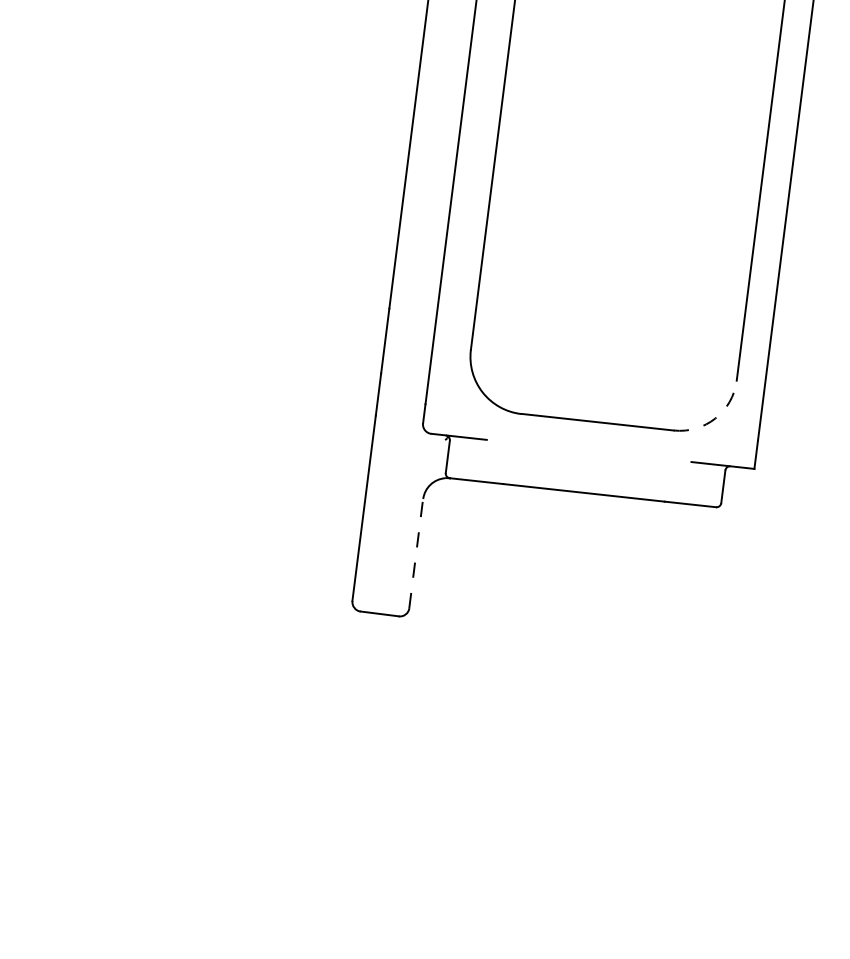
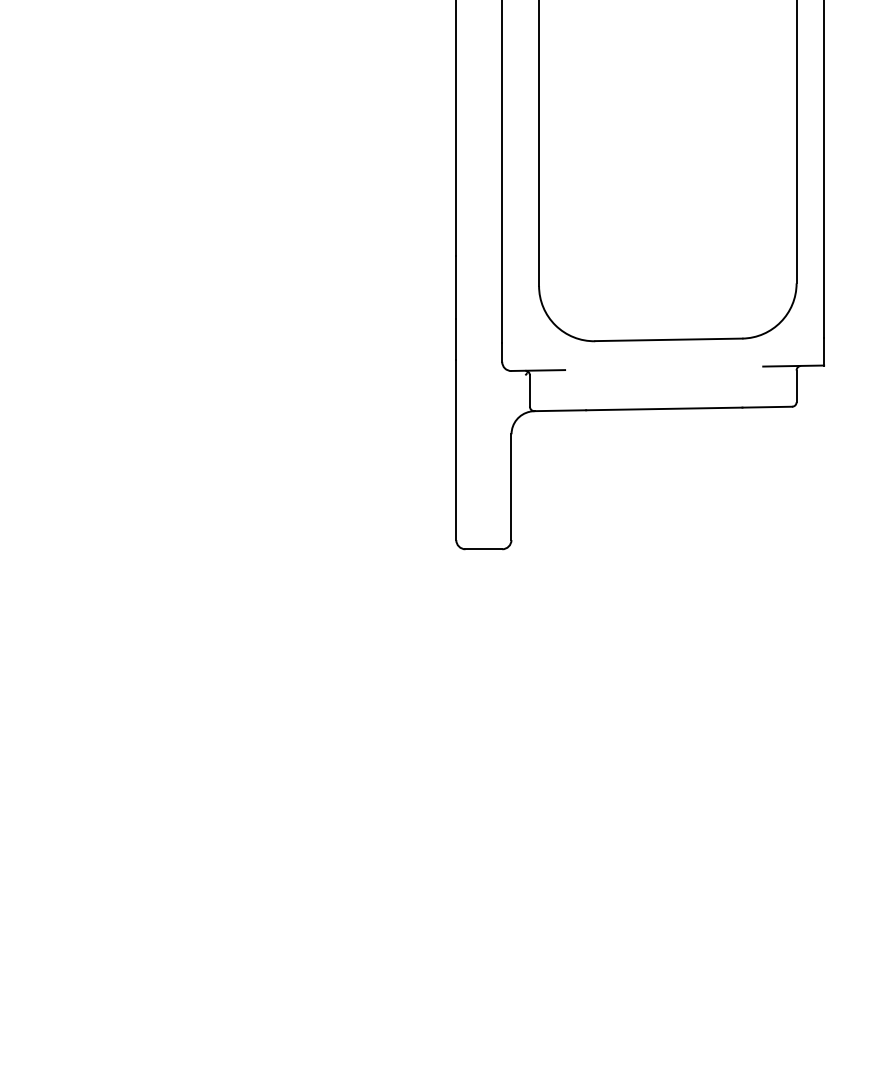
arc: (715, 418) -> (780, 322), dashed -> solid
line: (416, 553) -> (511, 487), dashed -> solid

